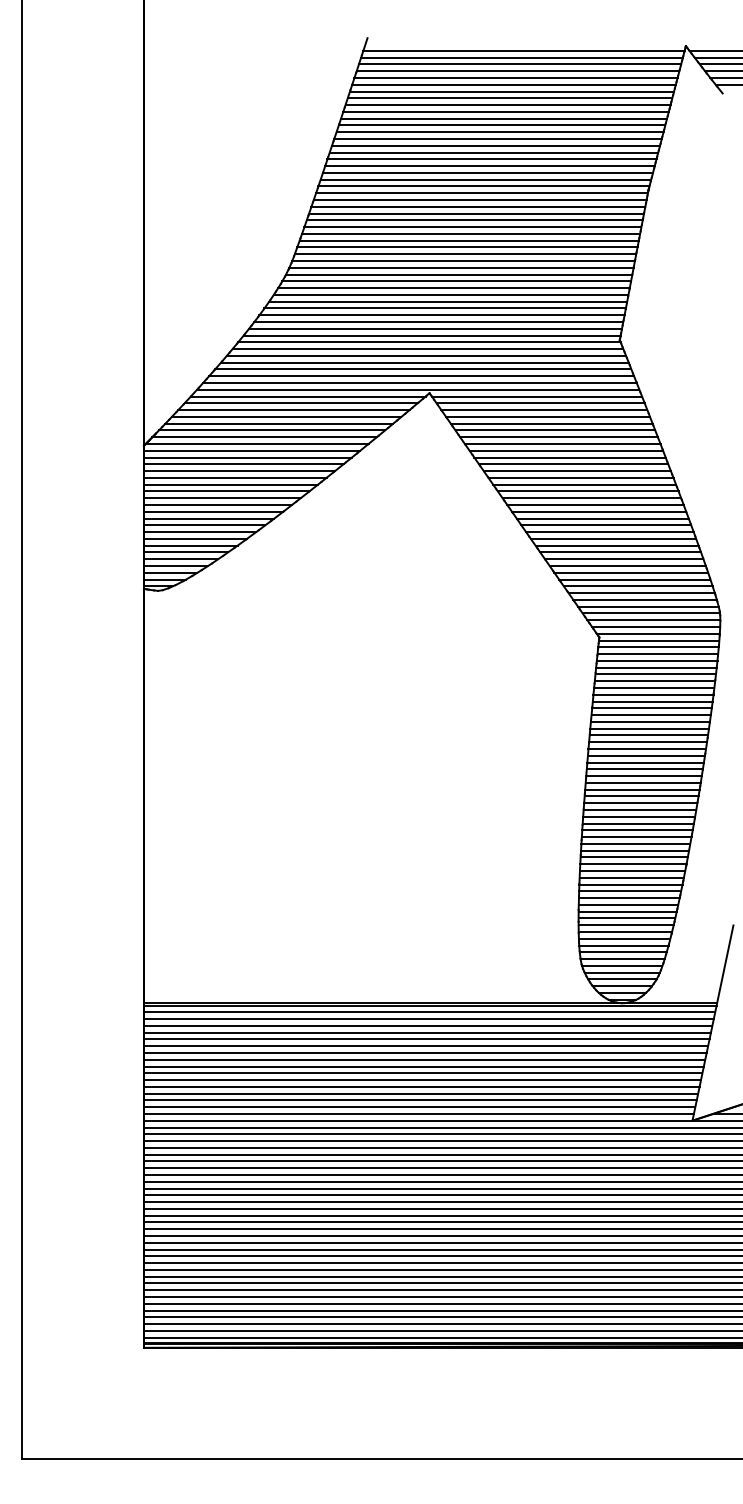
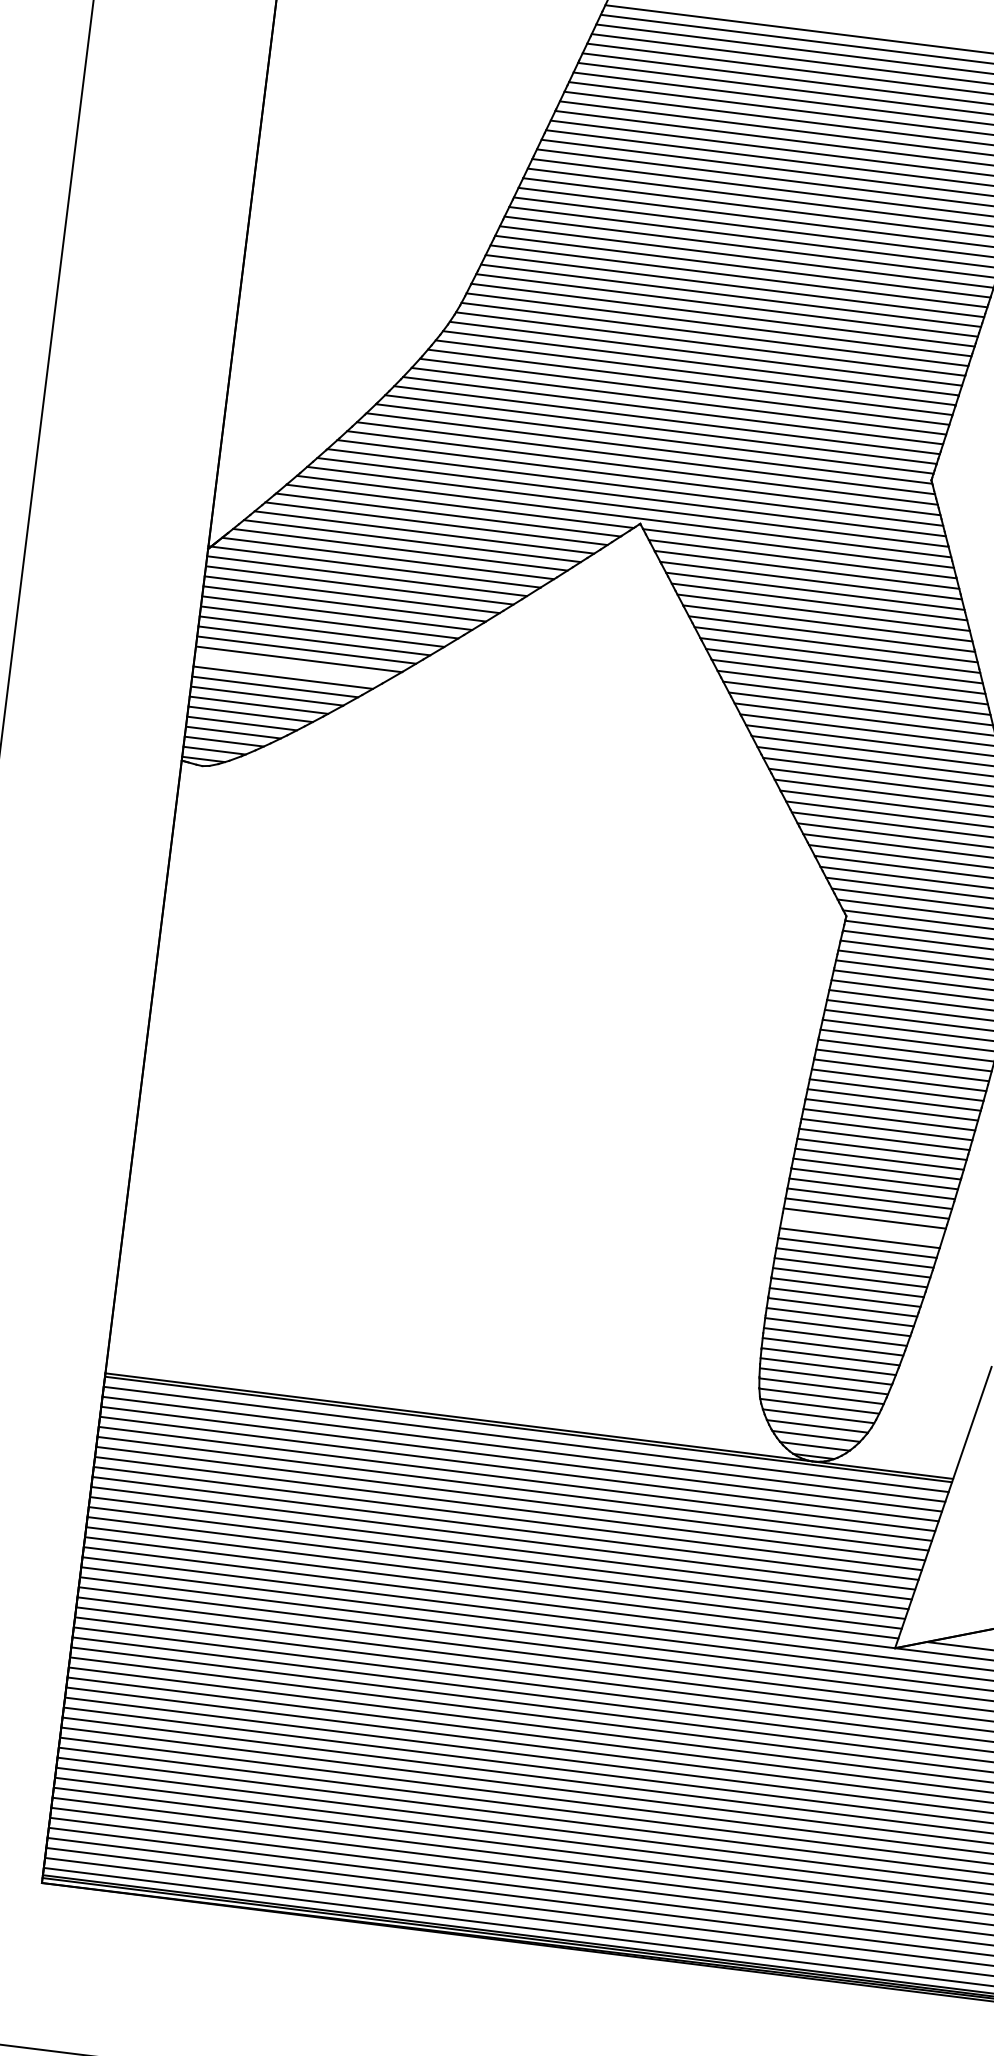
line: (208, 518) -> (290, 668), removed
line: (635, 843) -> (861, 1227), removed

